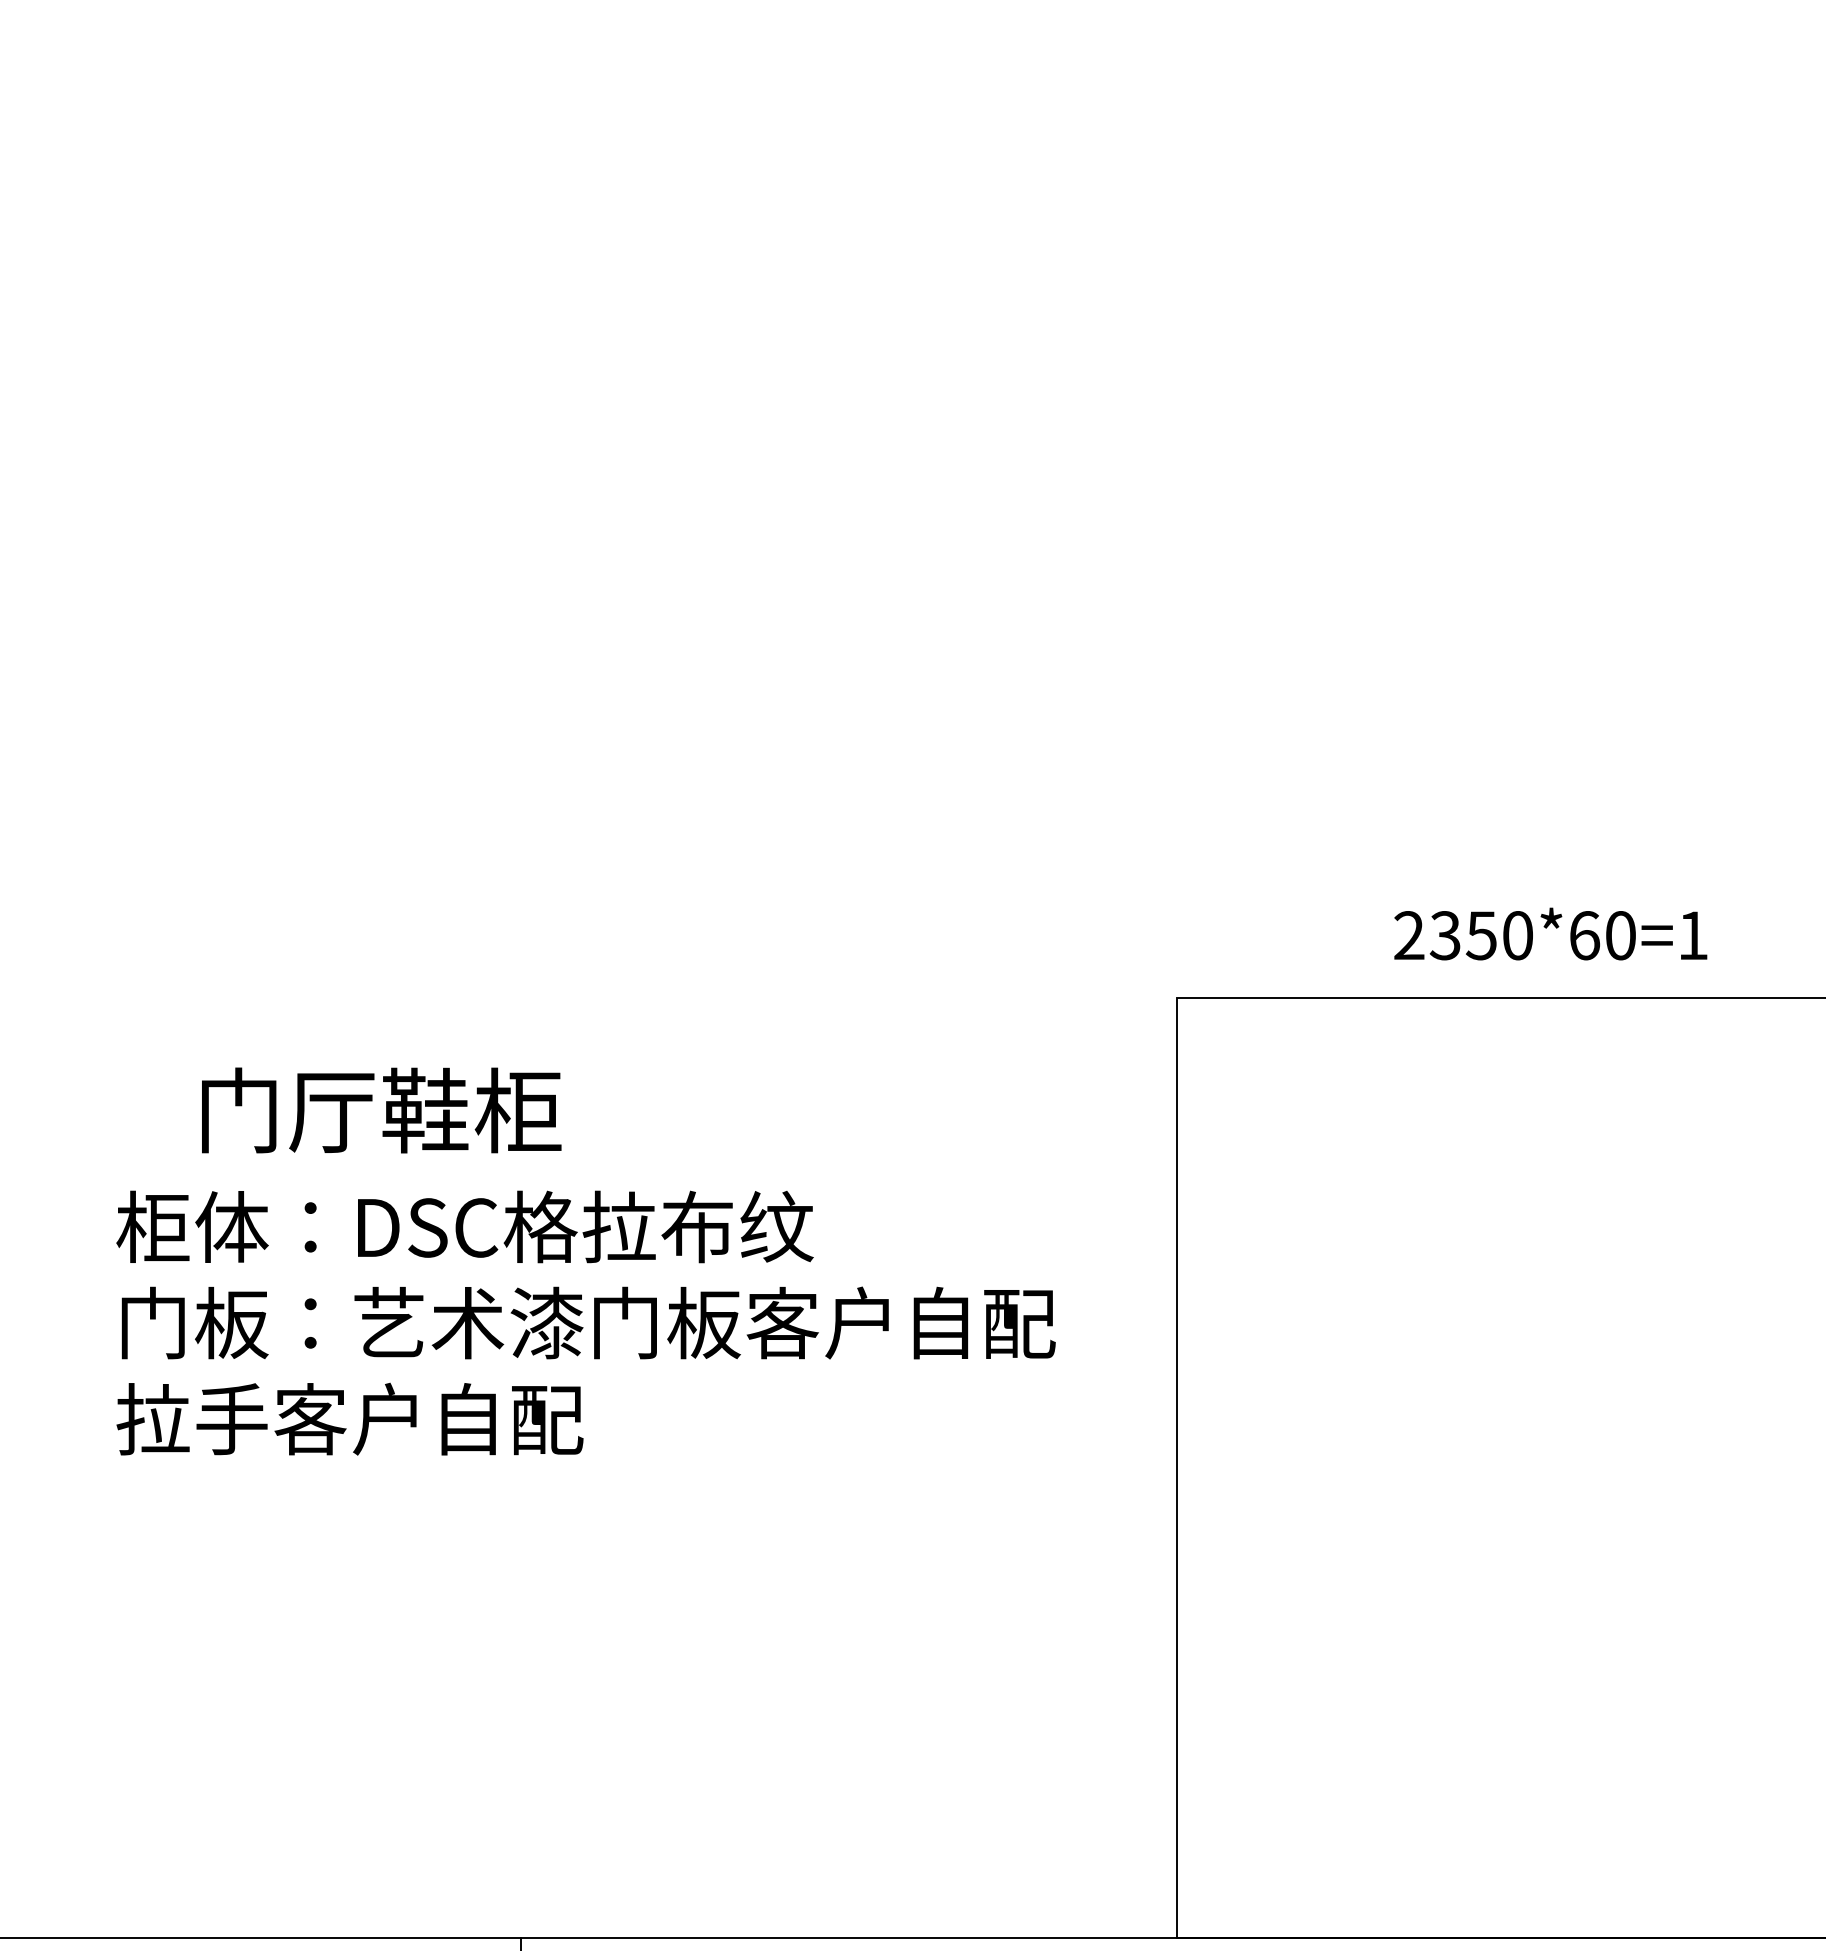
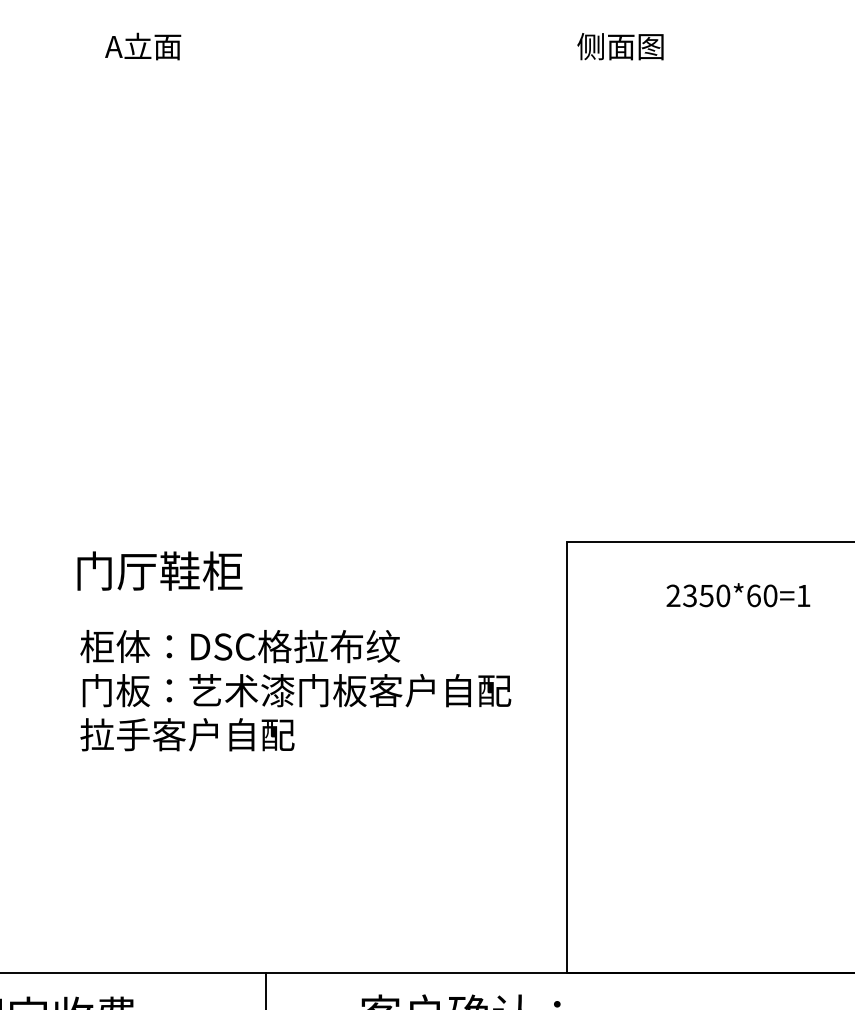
text: (1551, 934) -> (738, 595), moved
text: (380, 1109) -> (159, 570), moved

